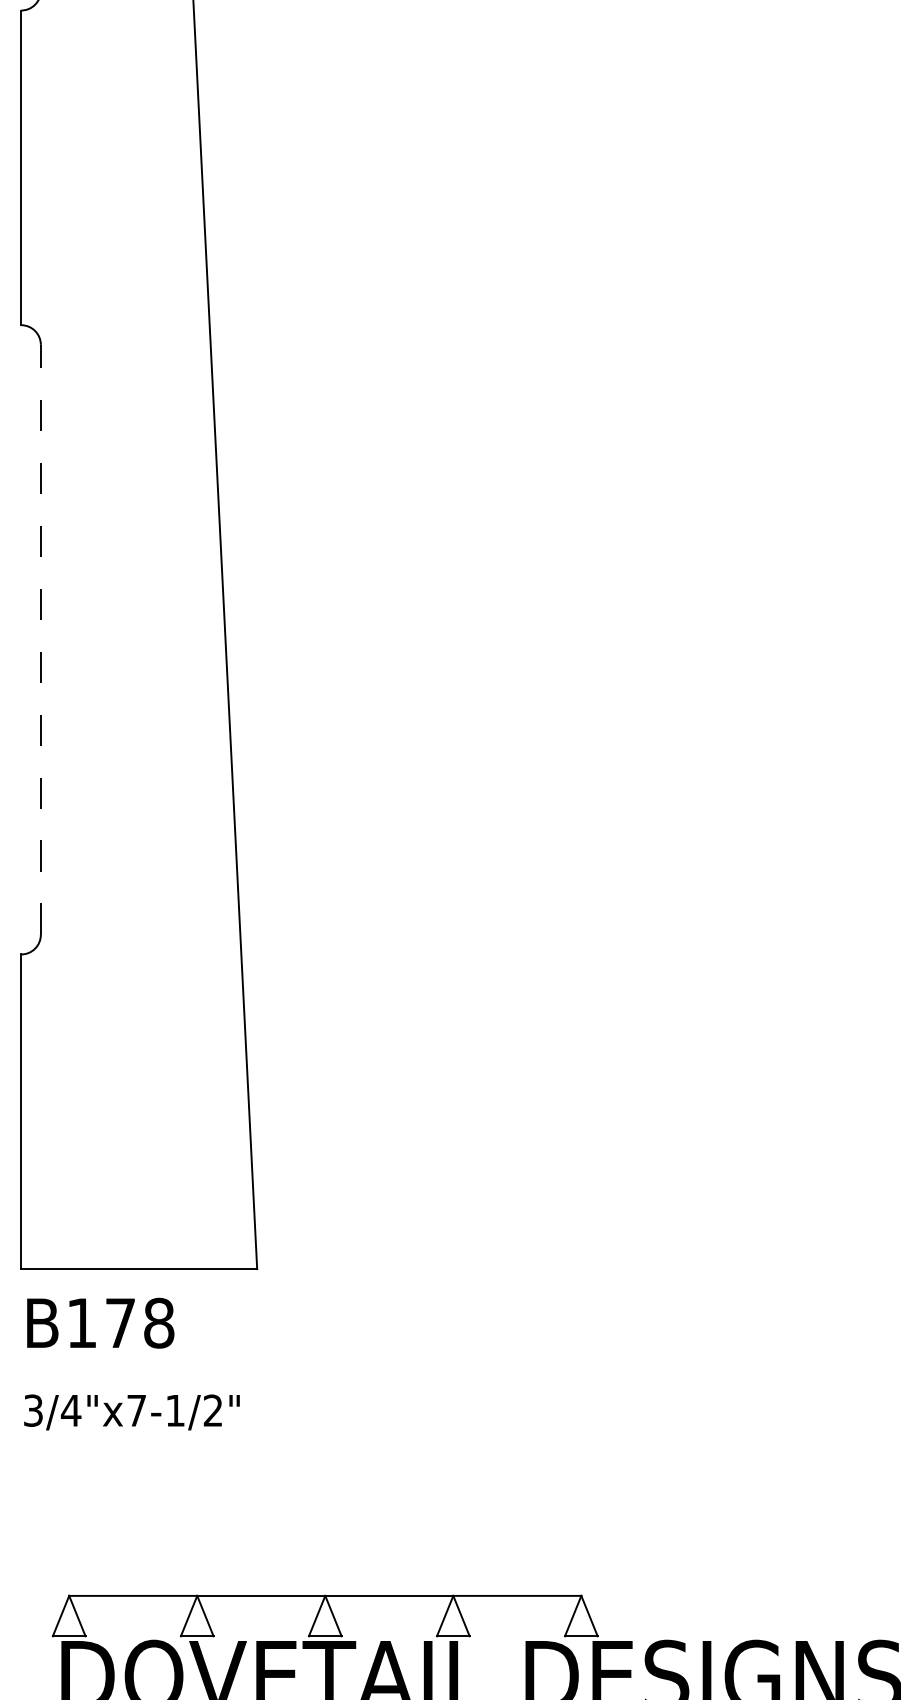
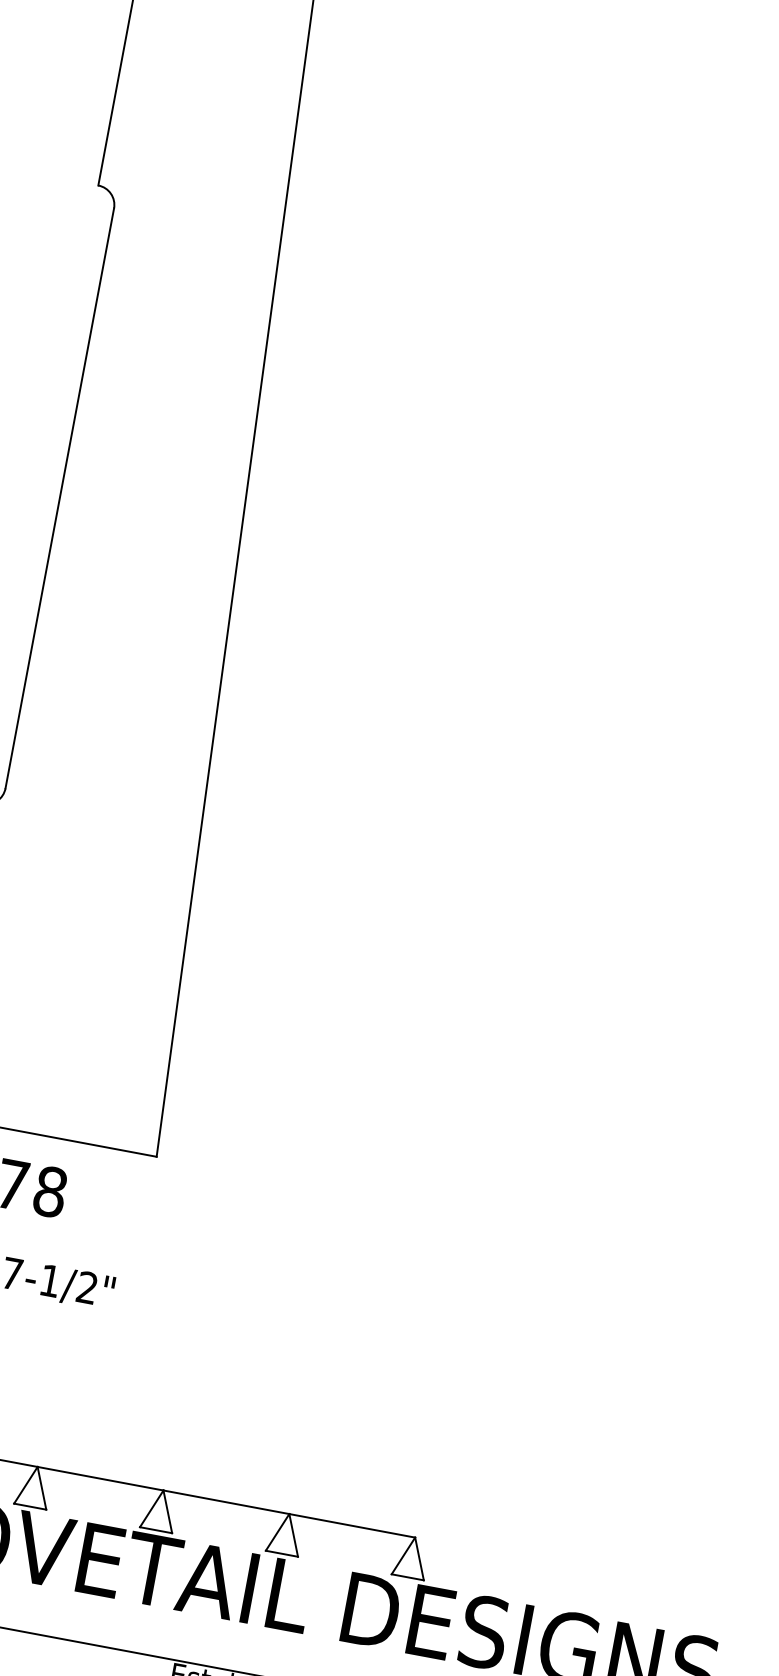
line: (40, 639) -> (59, 498), dashed -> solid

